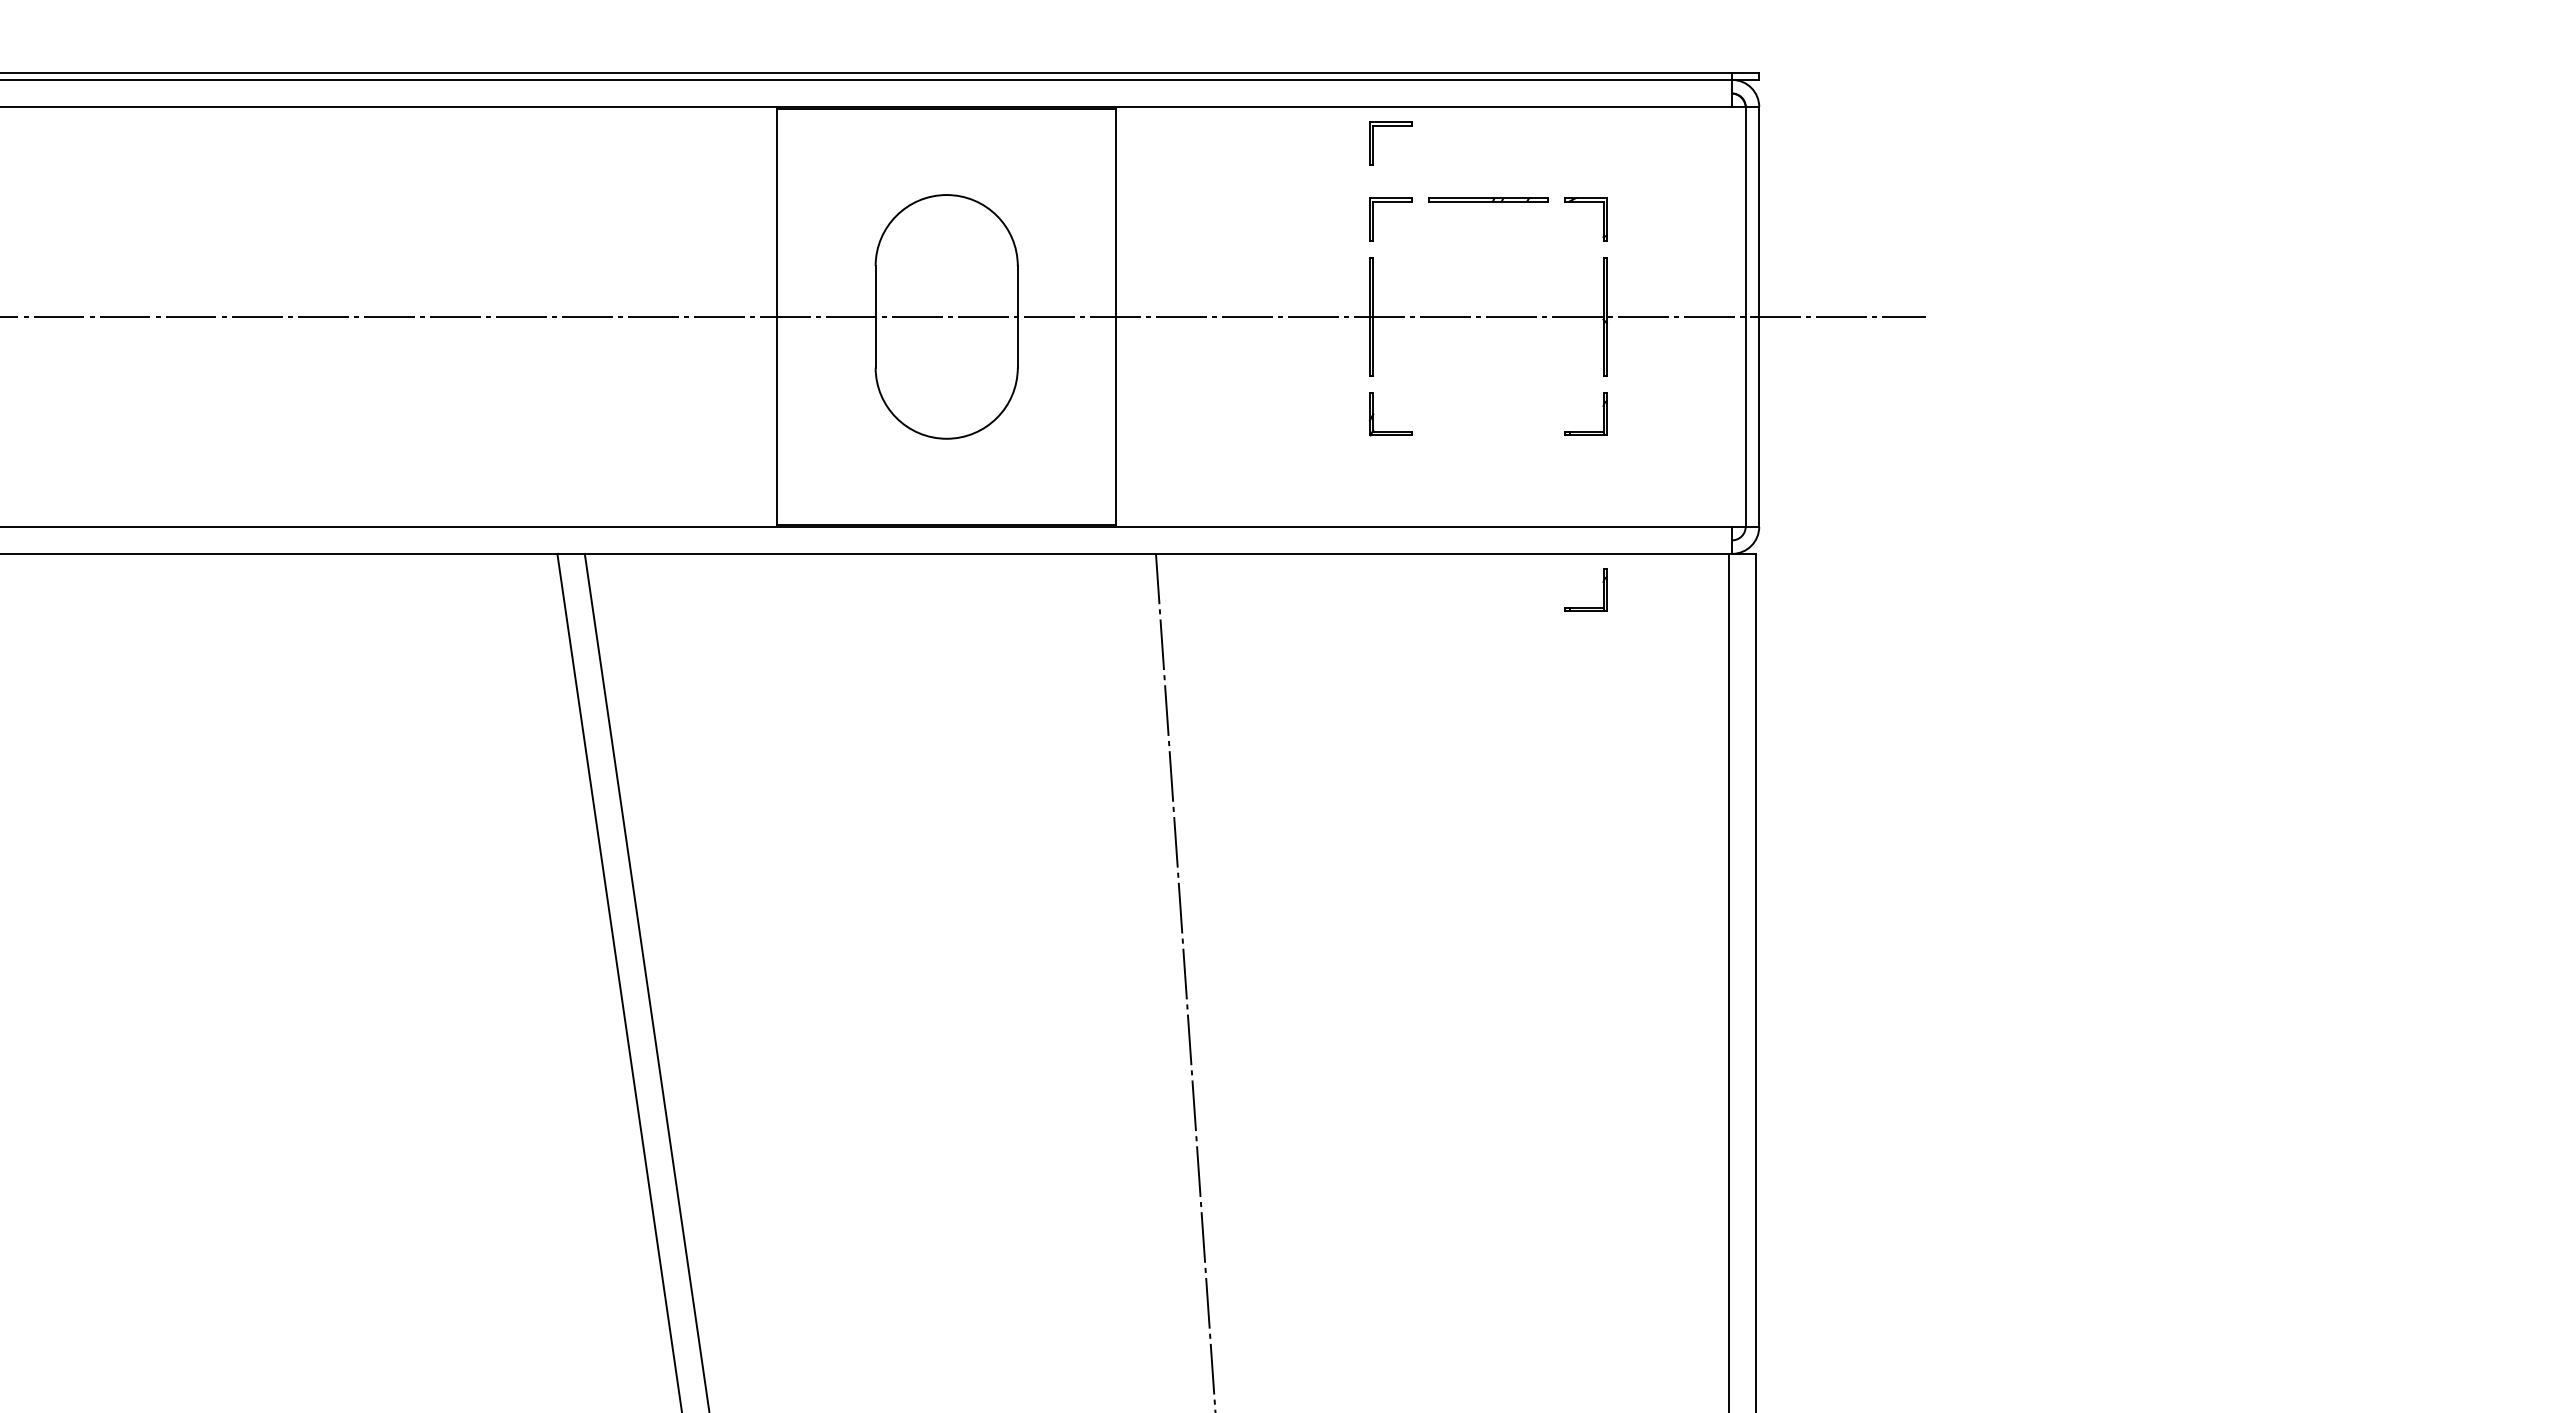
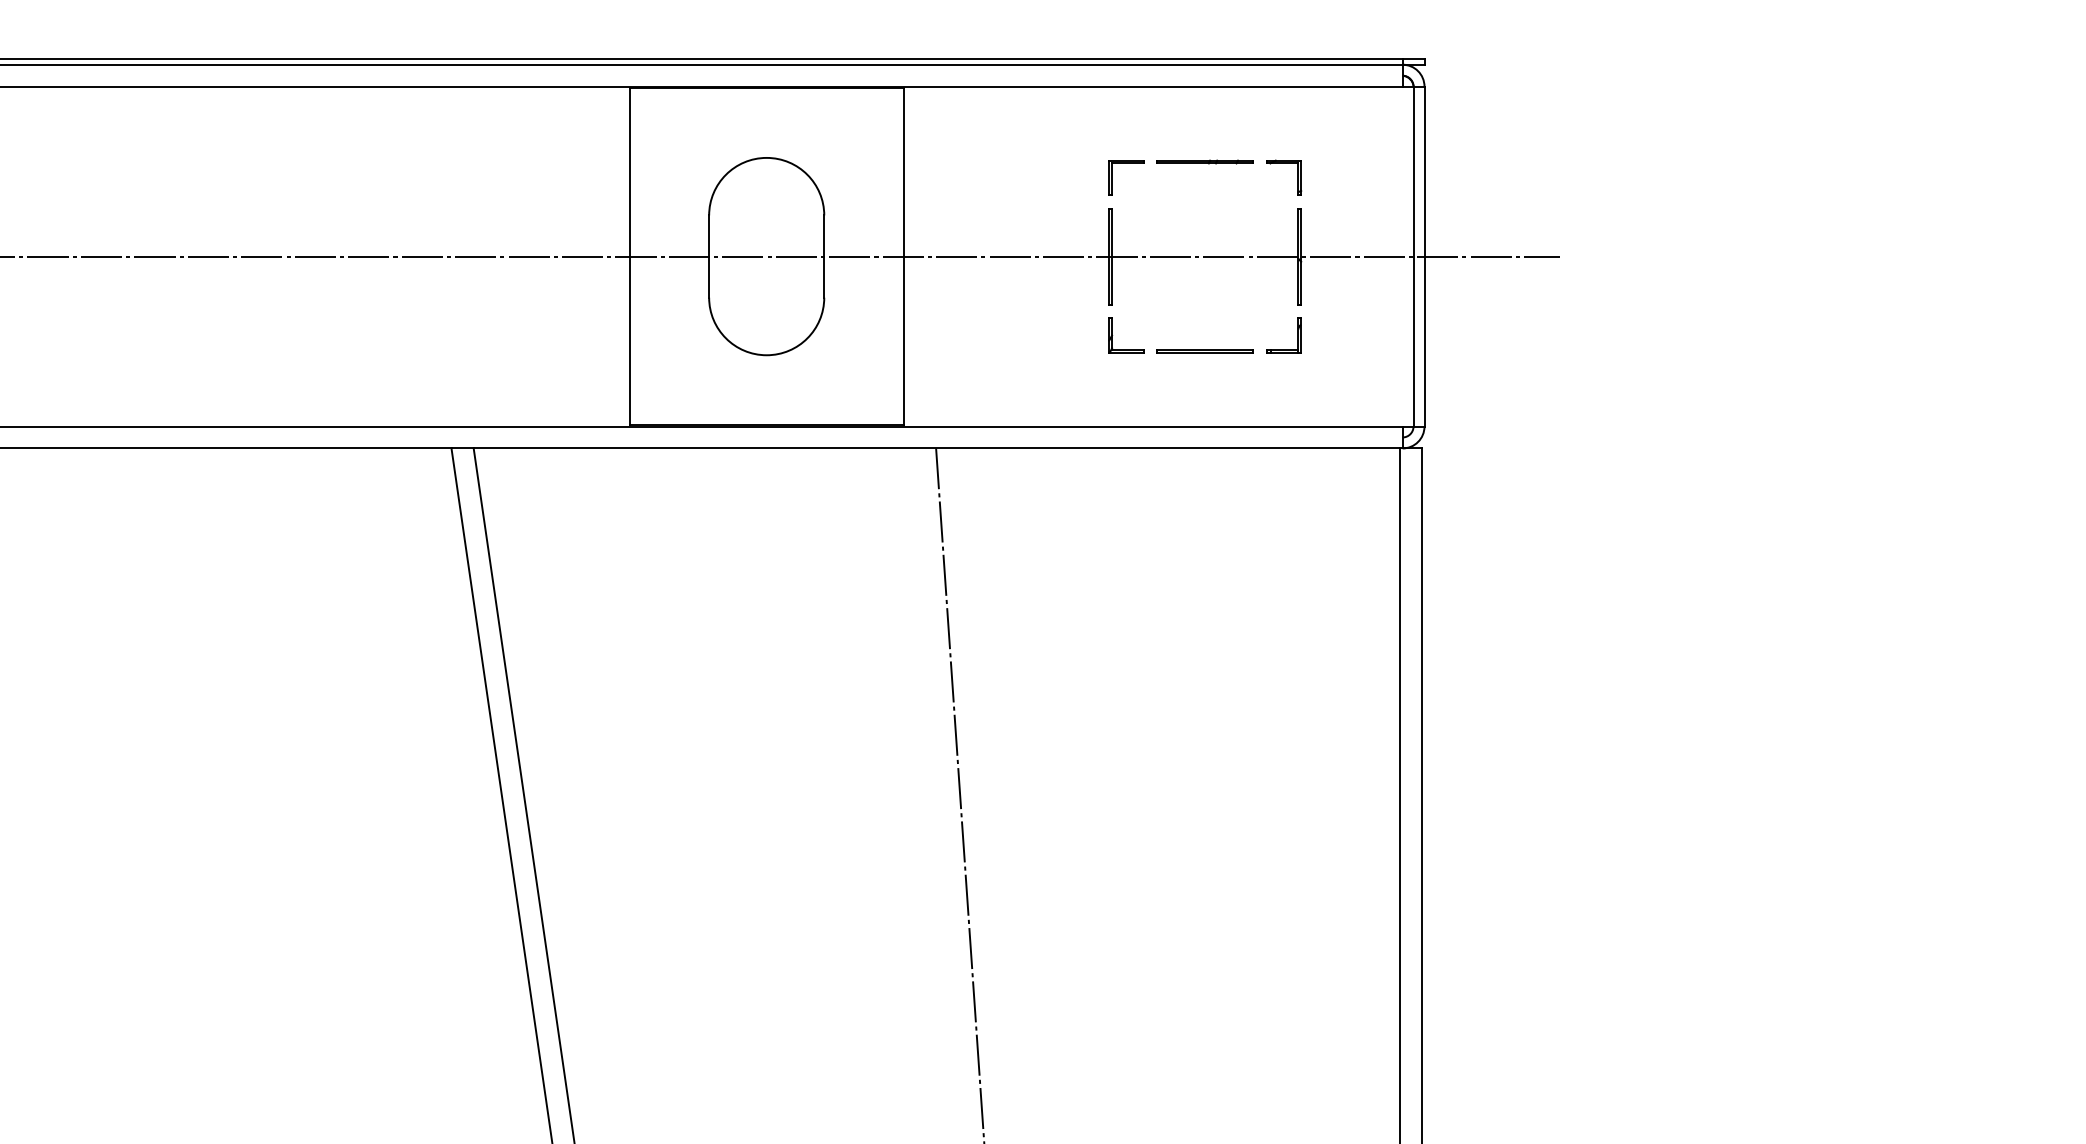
part: (1390, 126) -> (1125, 102), removed
line: (1488, 432) -> (1205, 350), added
part: (1603, 589) -> (1298, 477), removed

